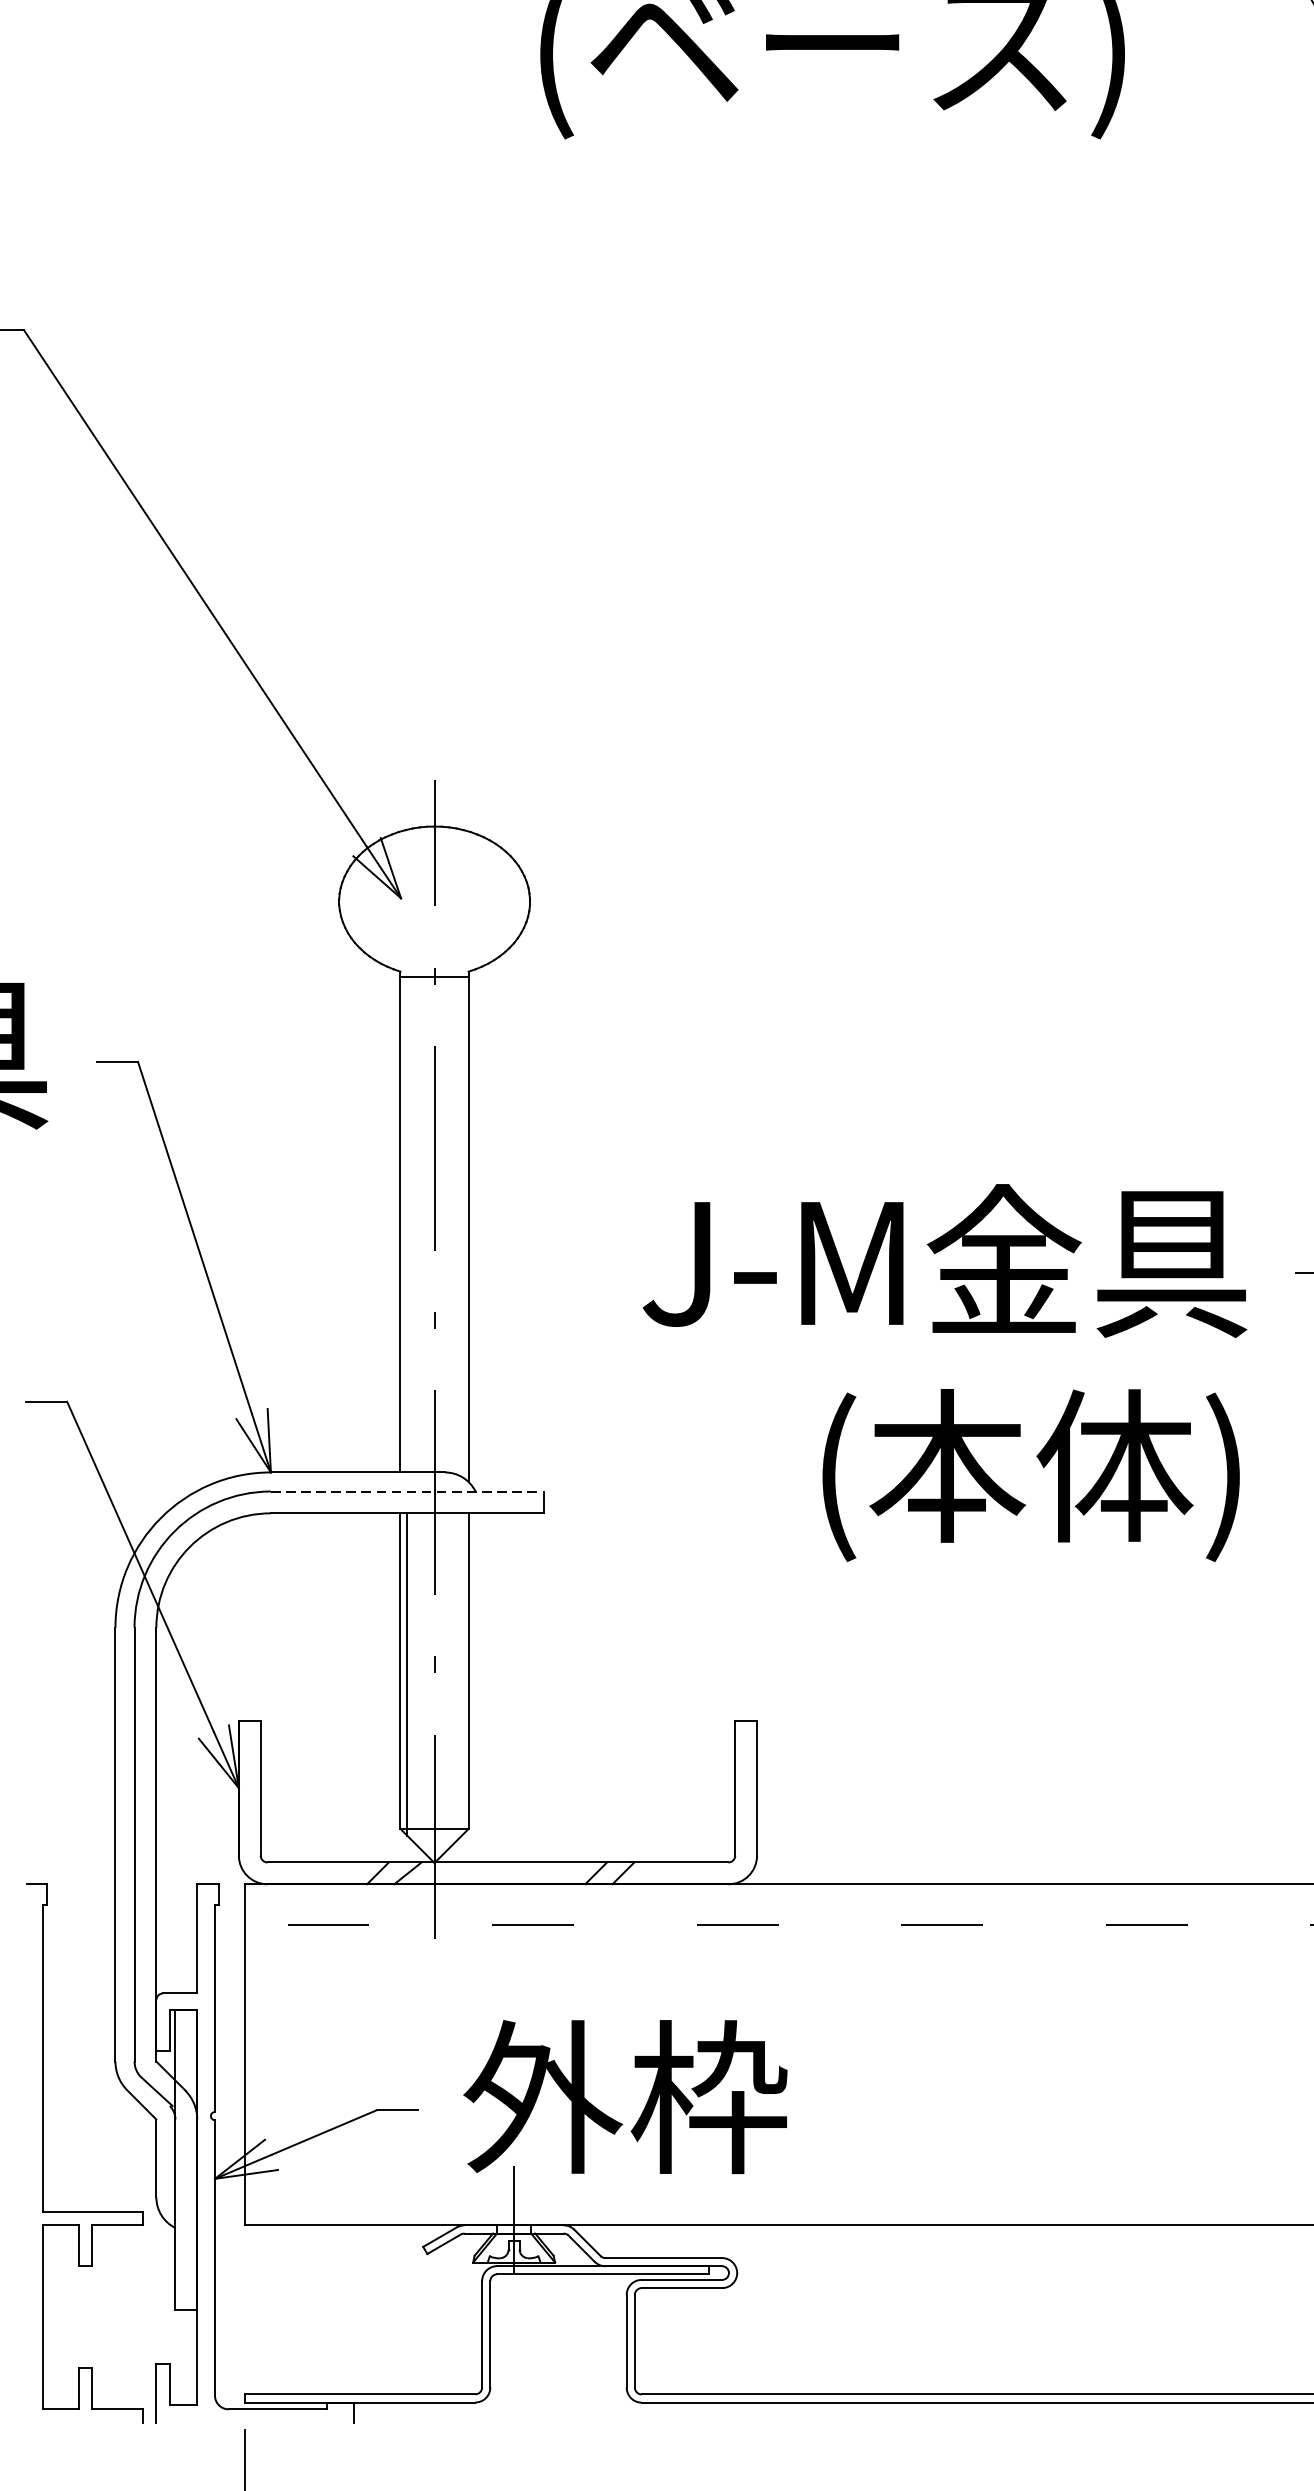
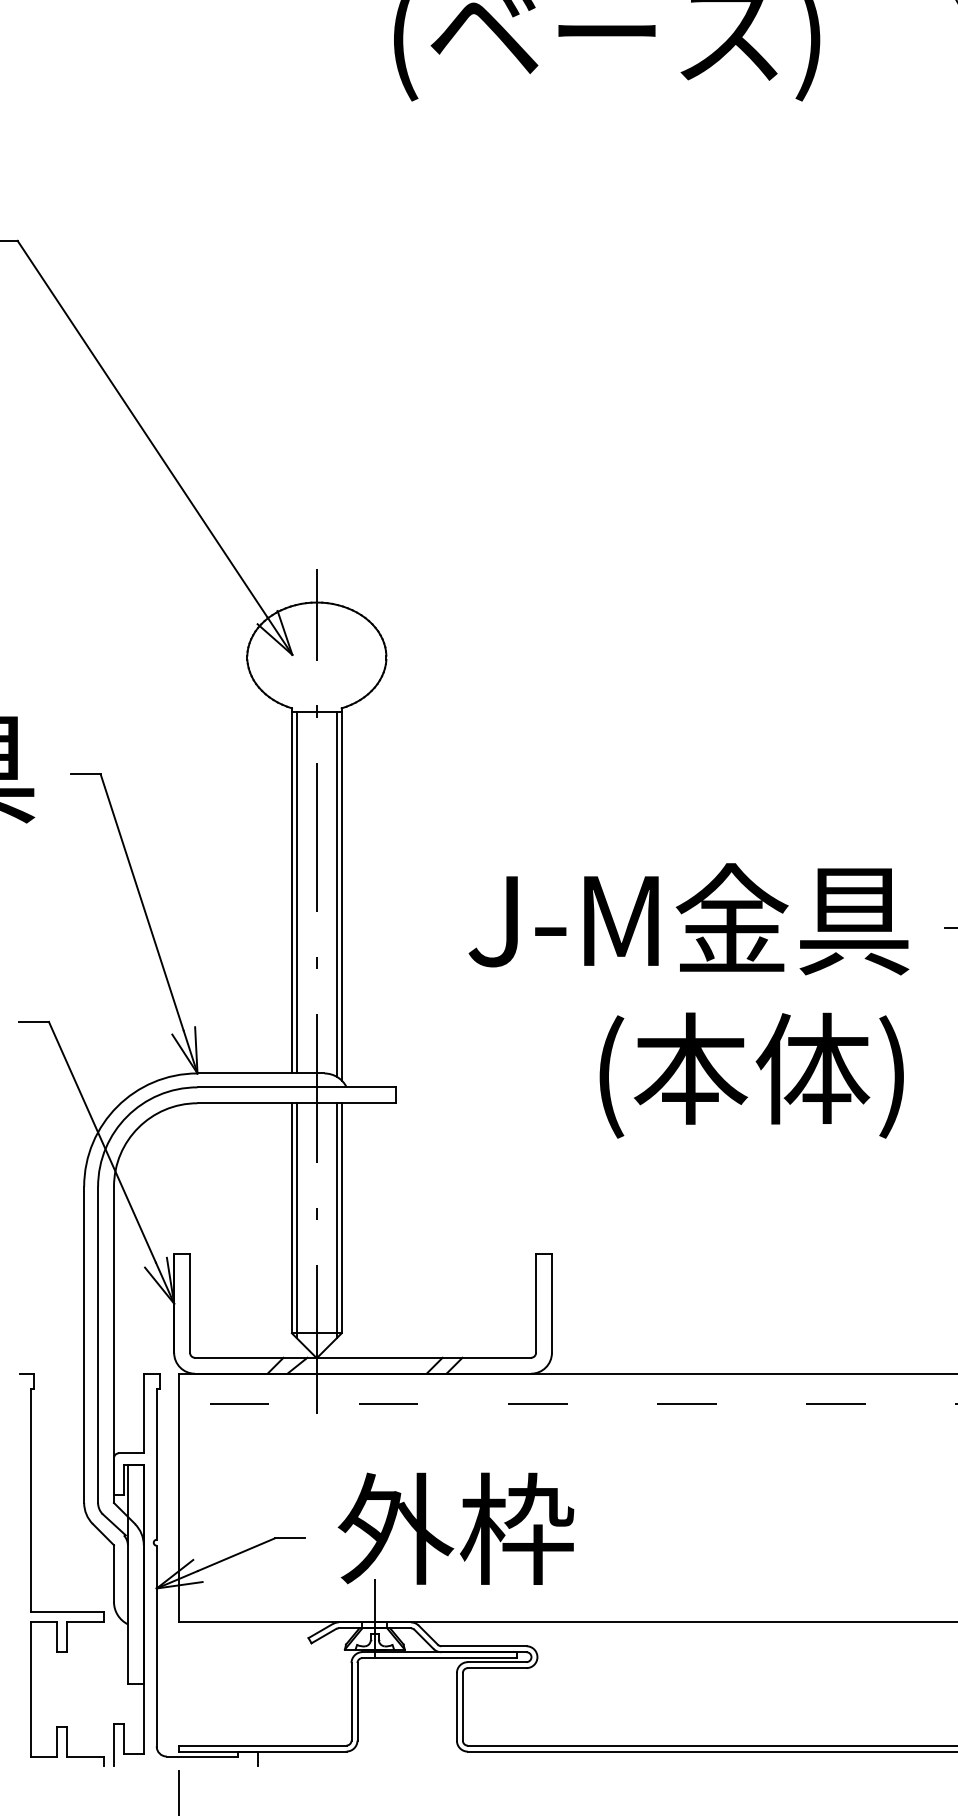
line: (406, 1224) -> (296, 892), added
line: (461, 1225) -> (336, 893), added
line: (408, 1491) -> (297, 1087), dashed -> solid
line: (461, 1674) -> (336, 1220), added

